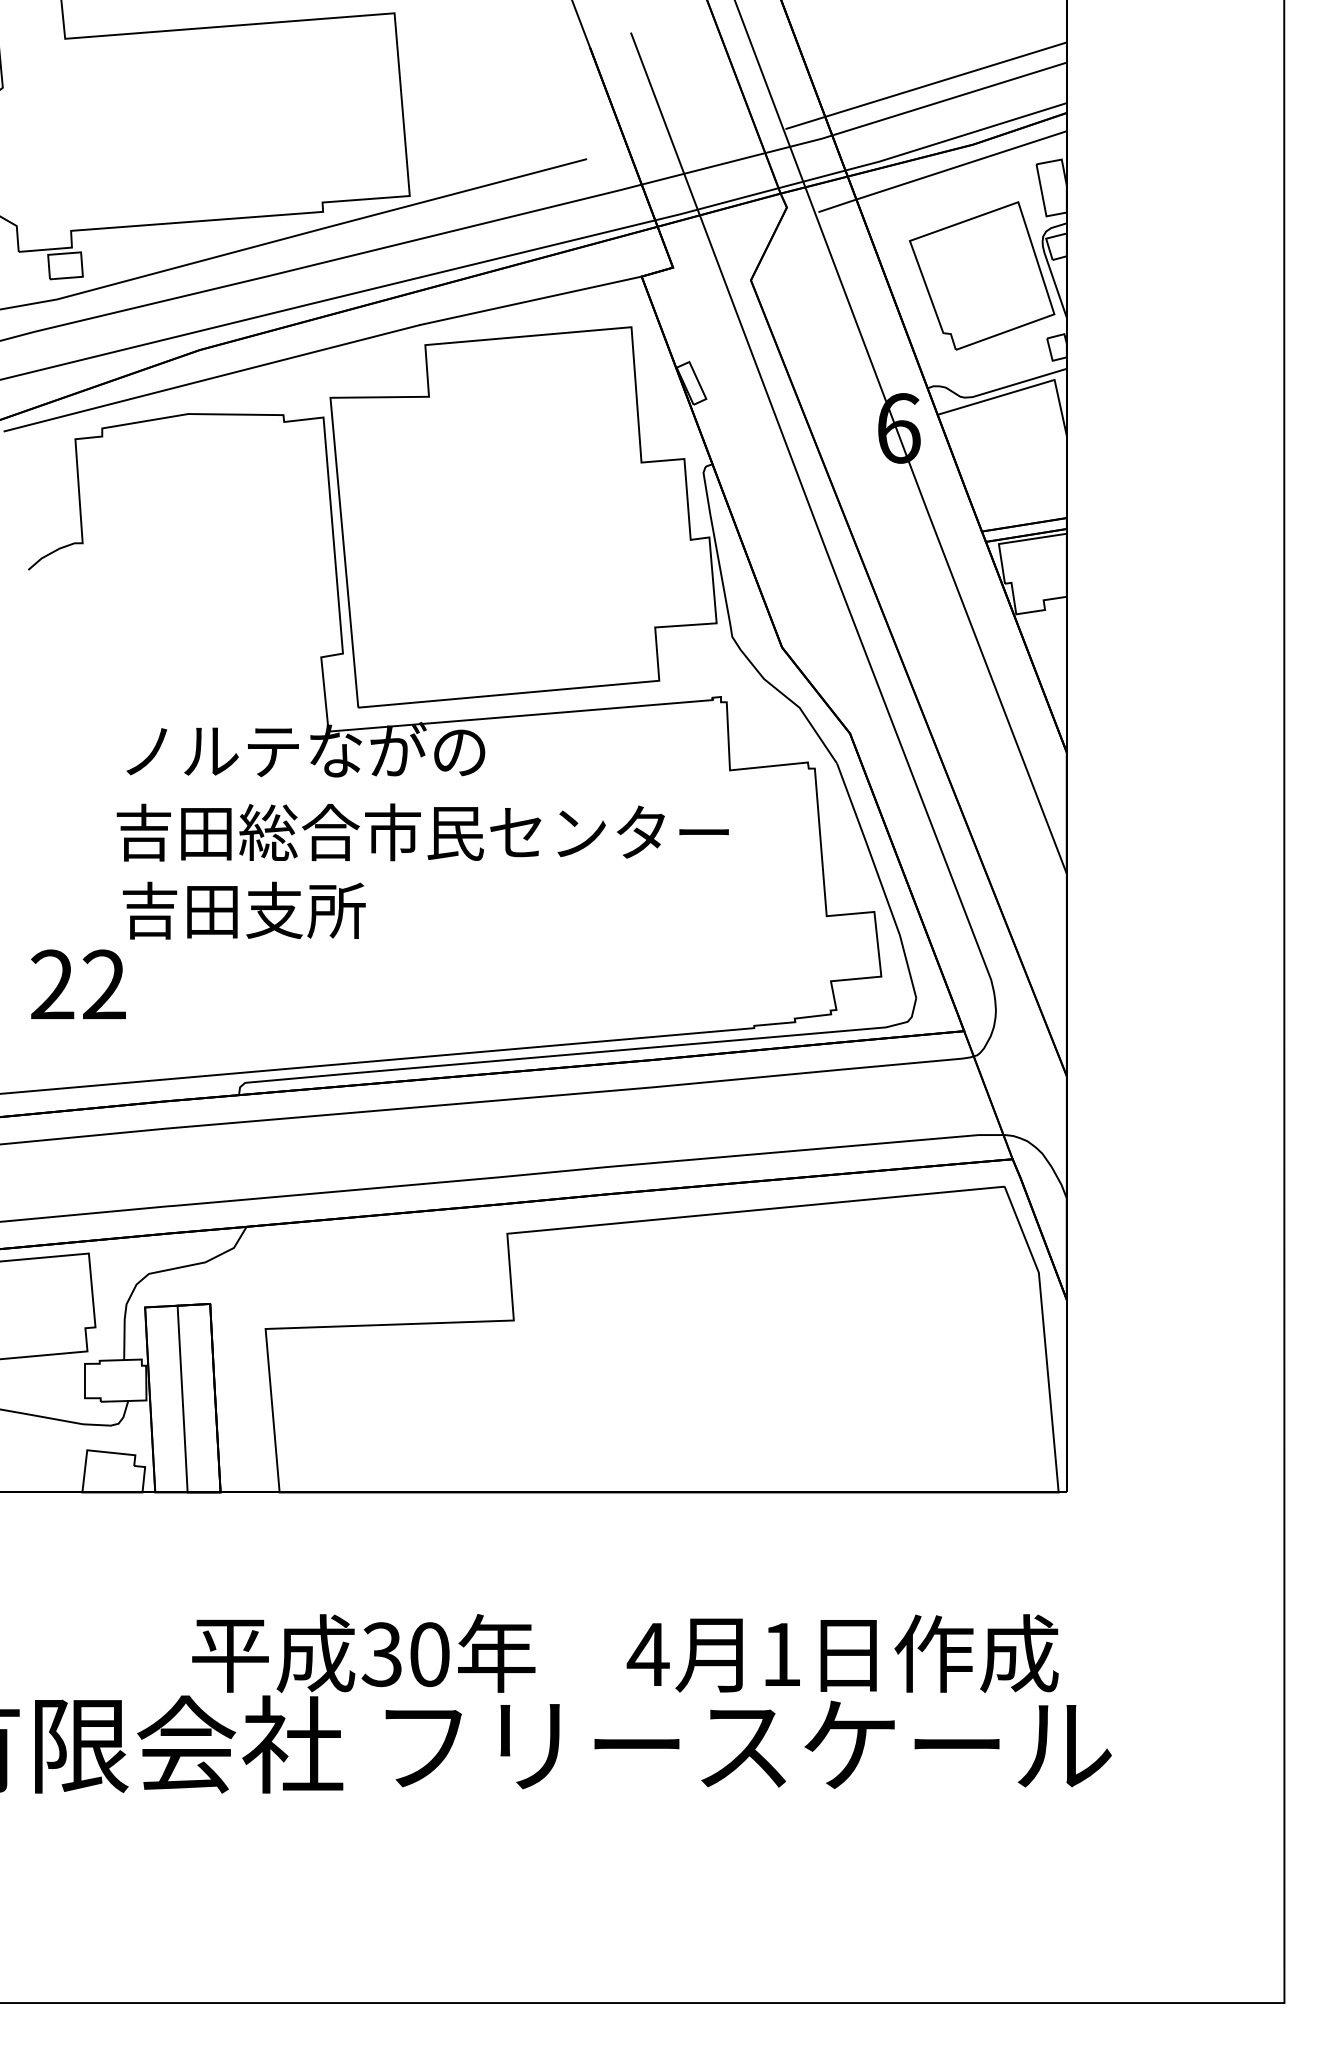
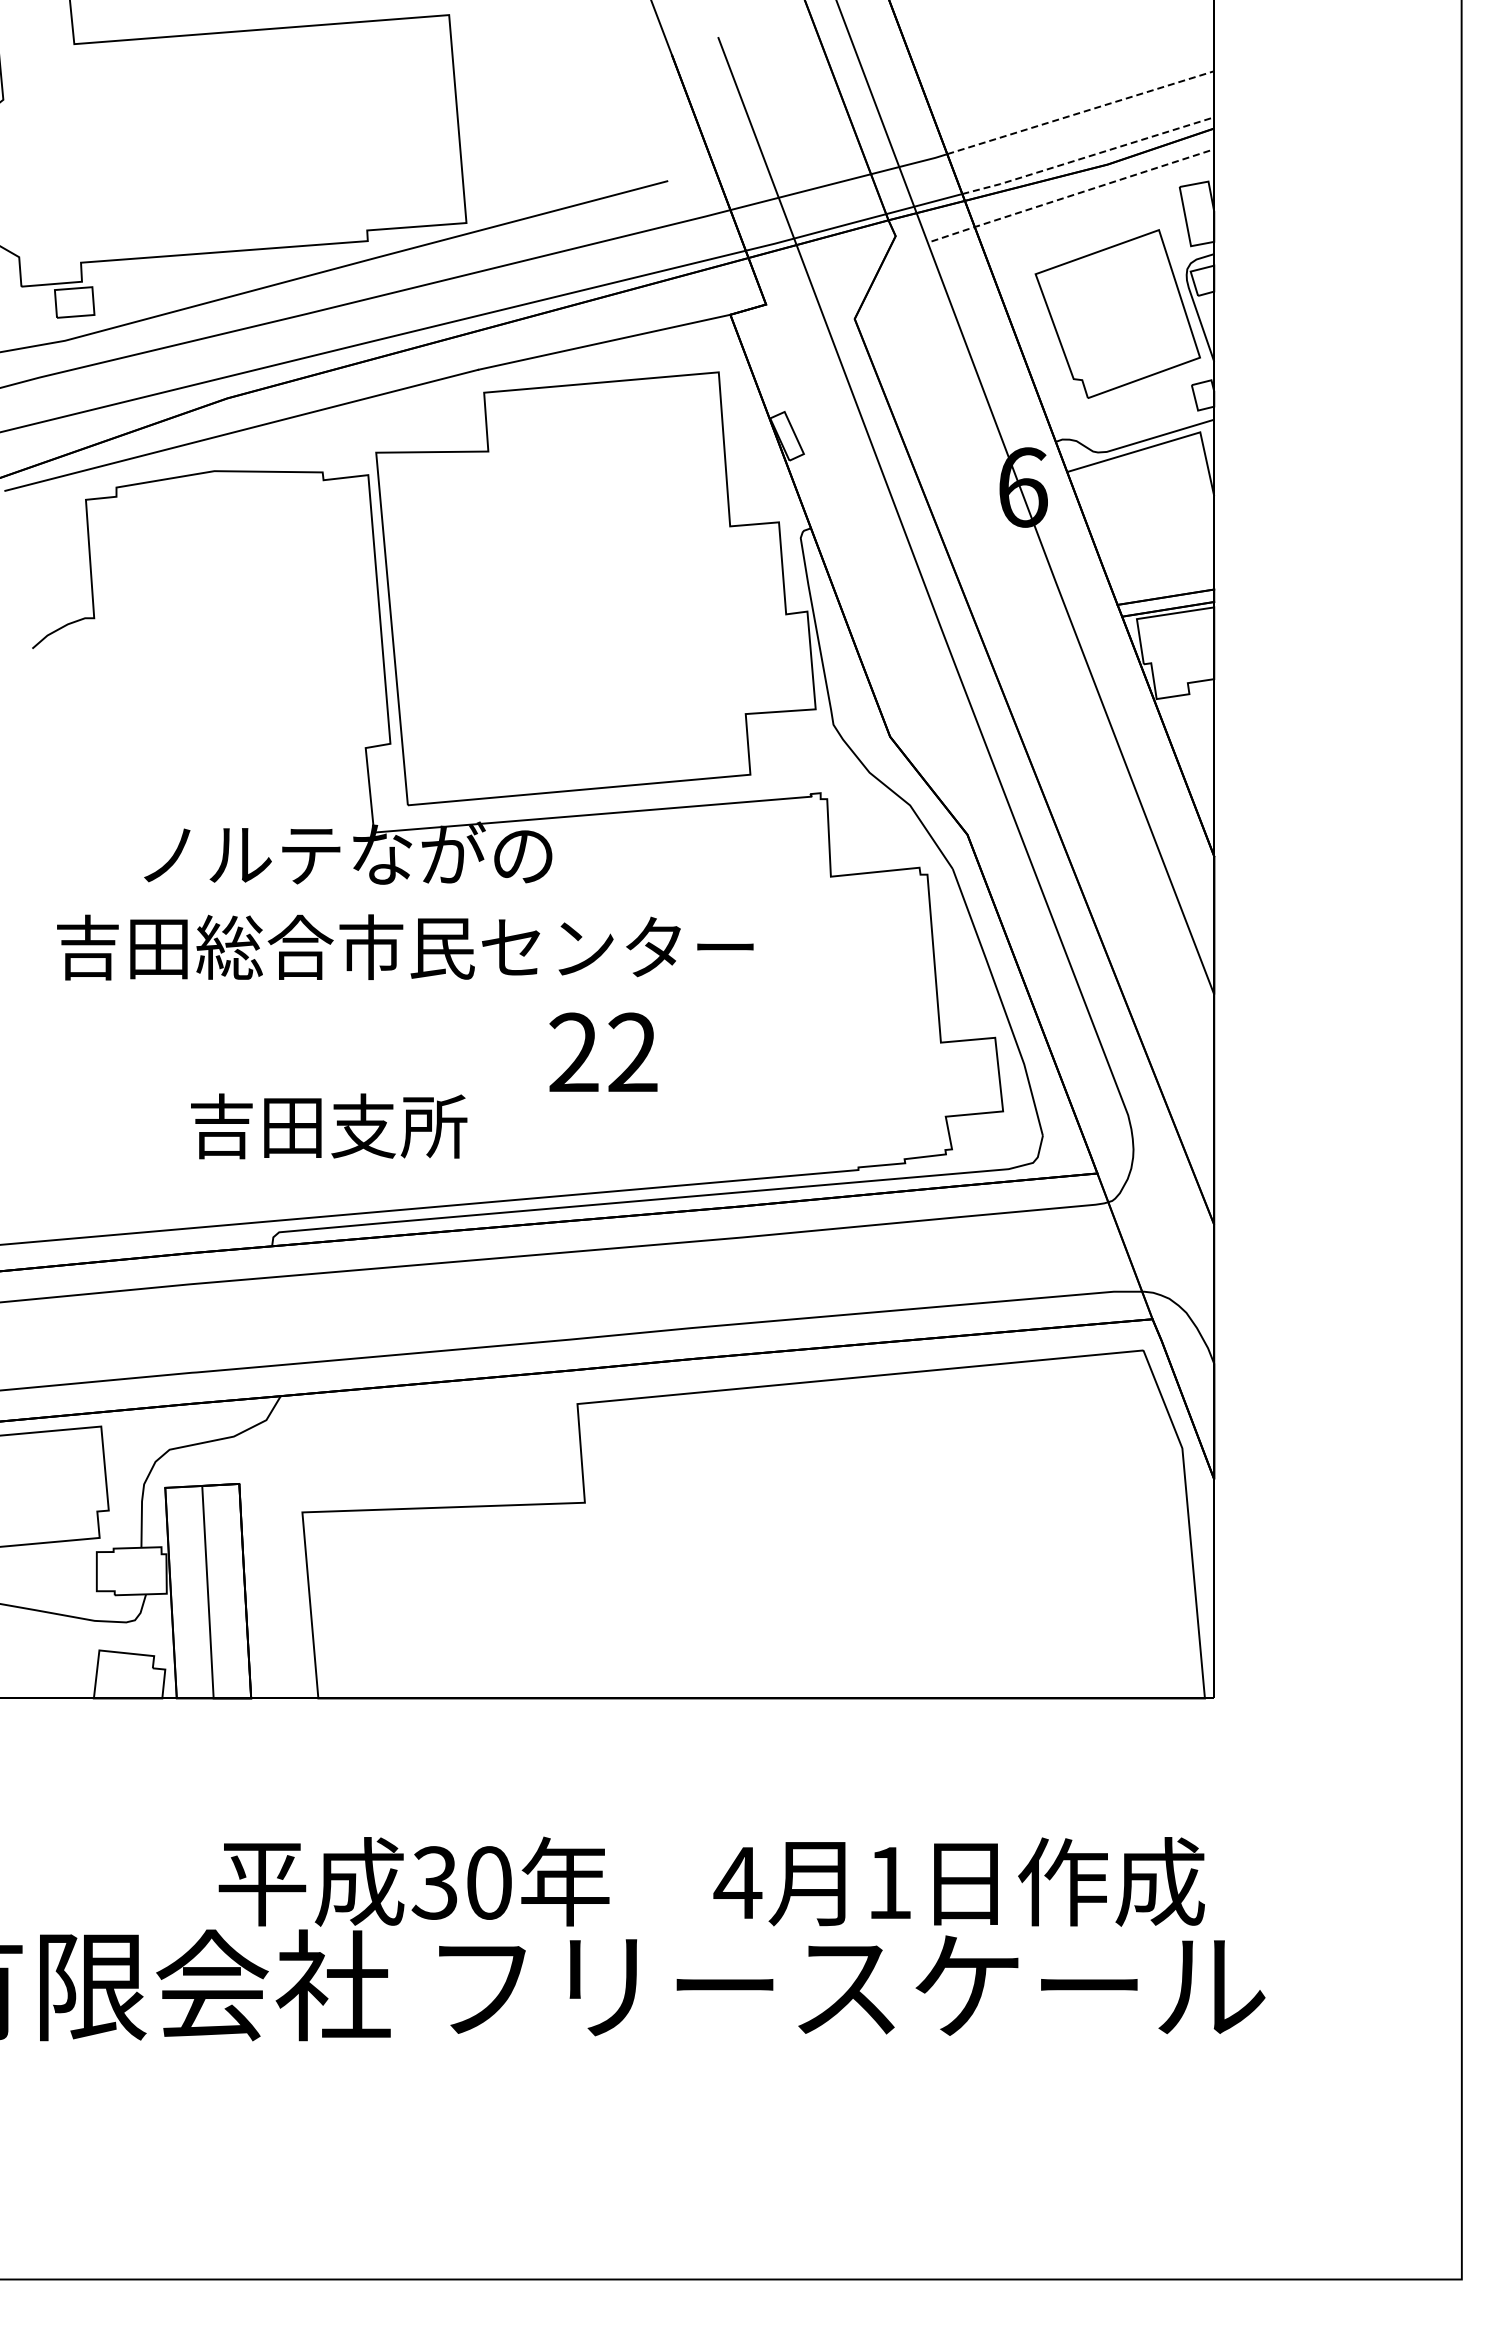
line: (926, 85) -> (1054, 97), removed
line: (949, 98) -> (1080, 112), solid -> dashed
line: (955, 137) -> (1087, 156), solid -> dashed
line: (942, 171) -> (1072, 195), solid -> dashed
text: (422, 832) -> (405, 947), moved
text: (244, 910) -> (329, 1126), moved
text: (78, 983) -> (603, 1051), moved

